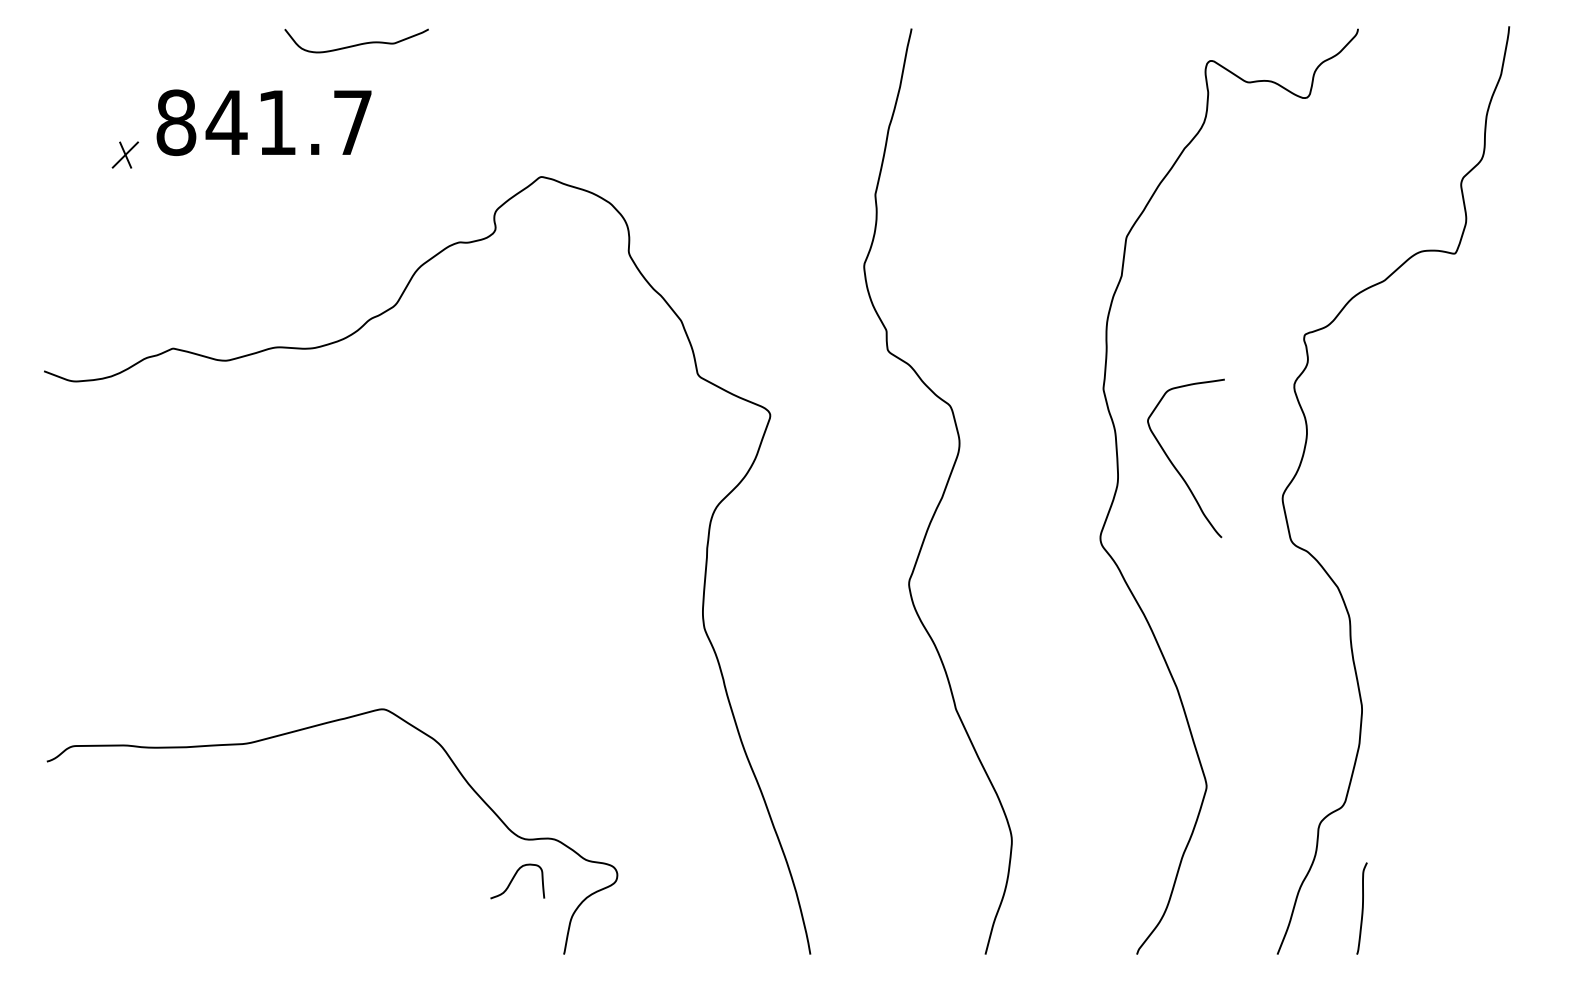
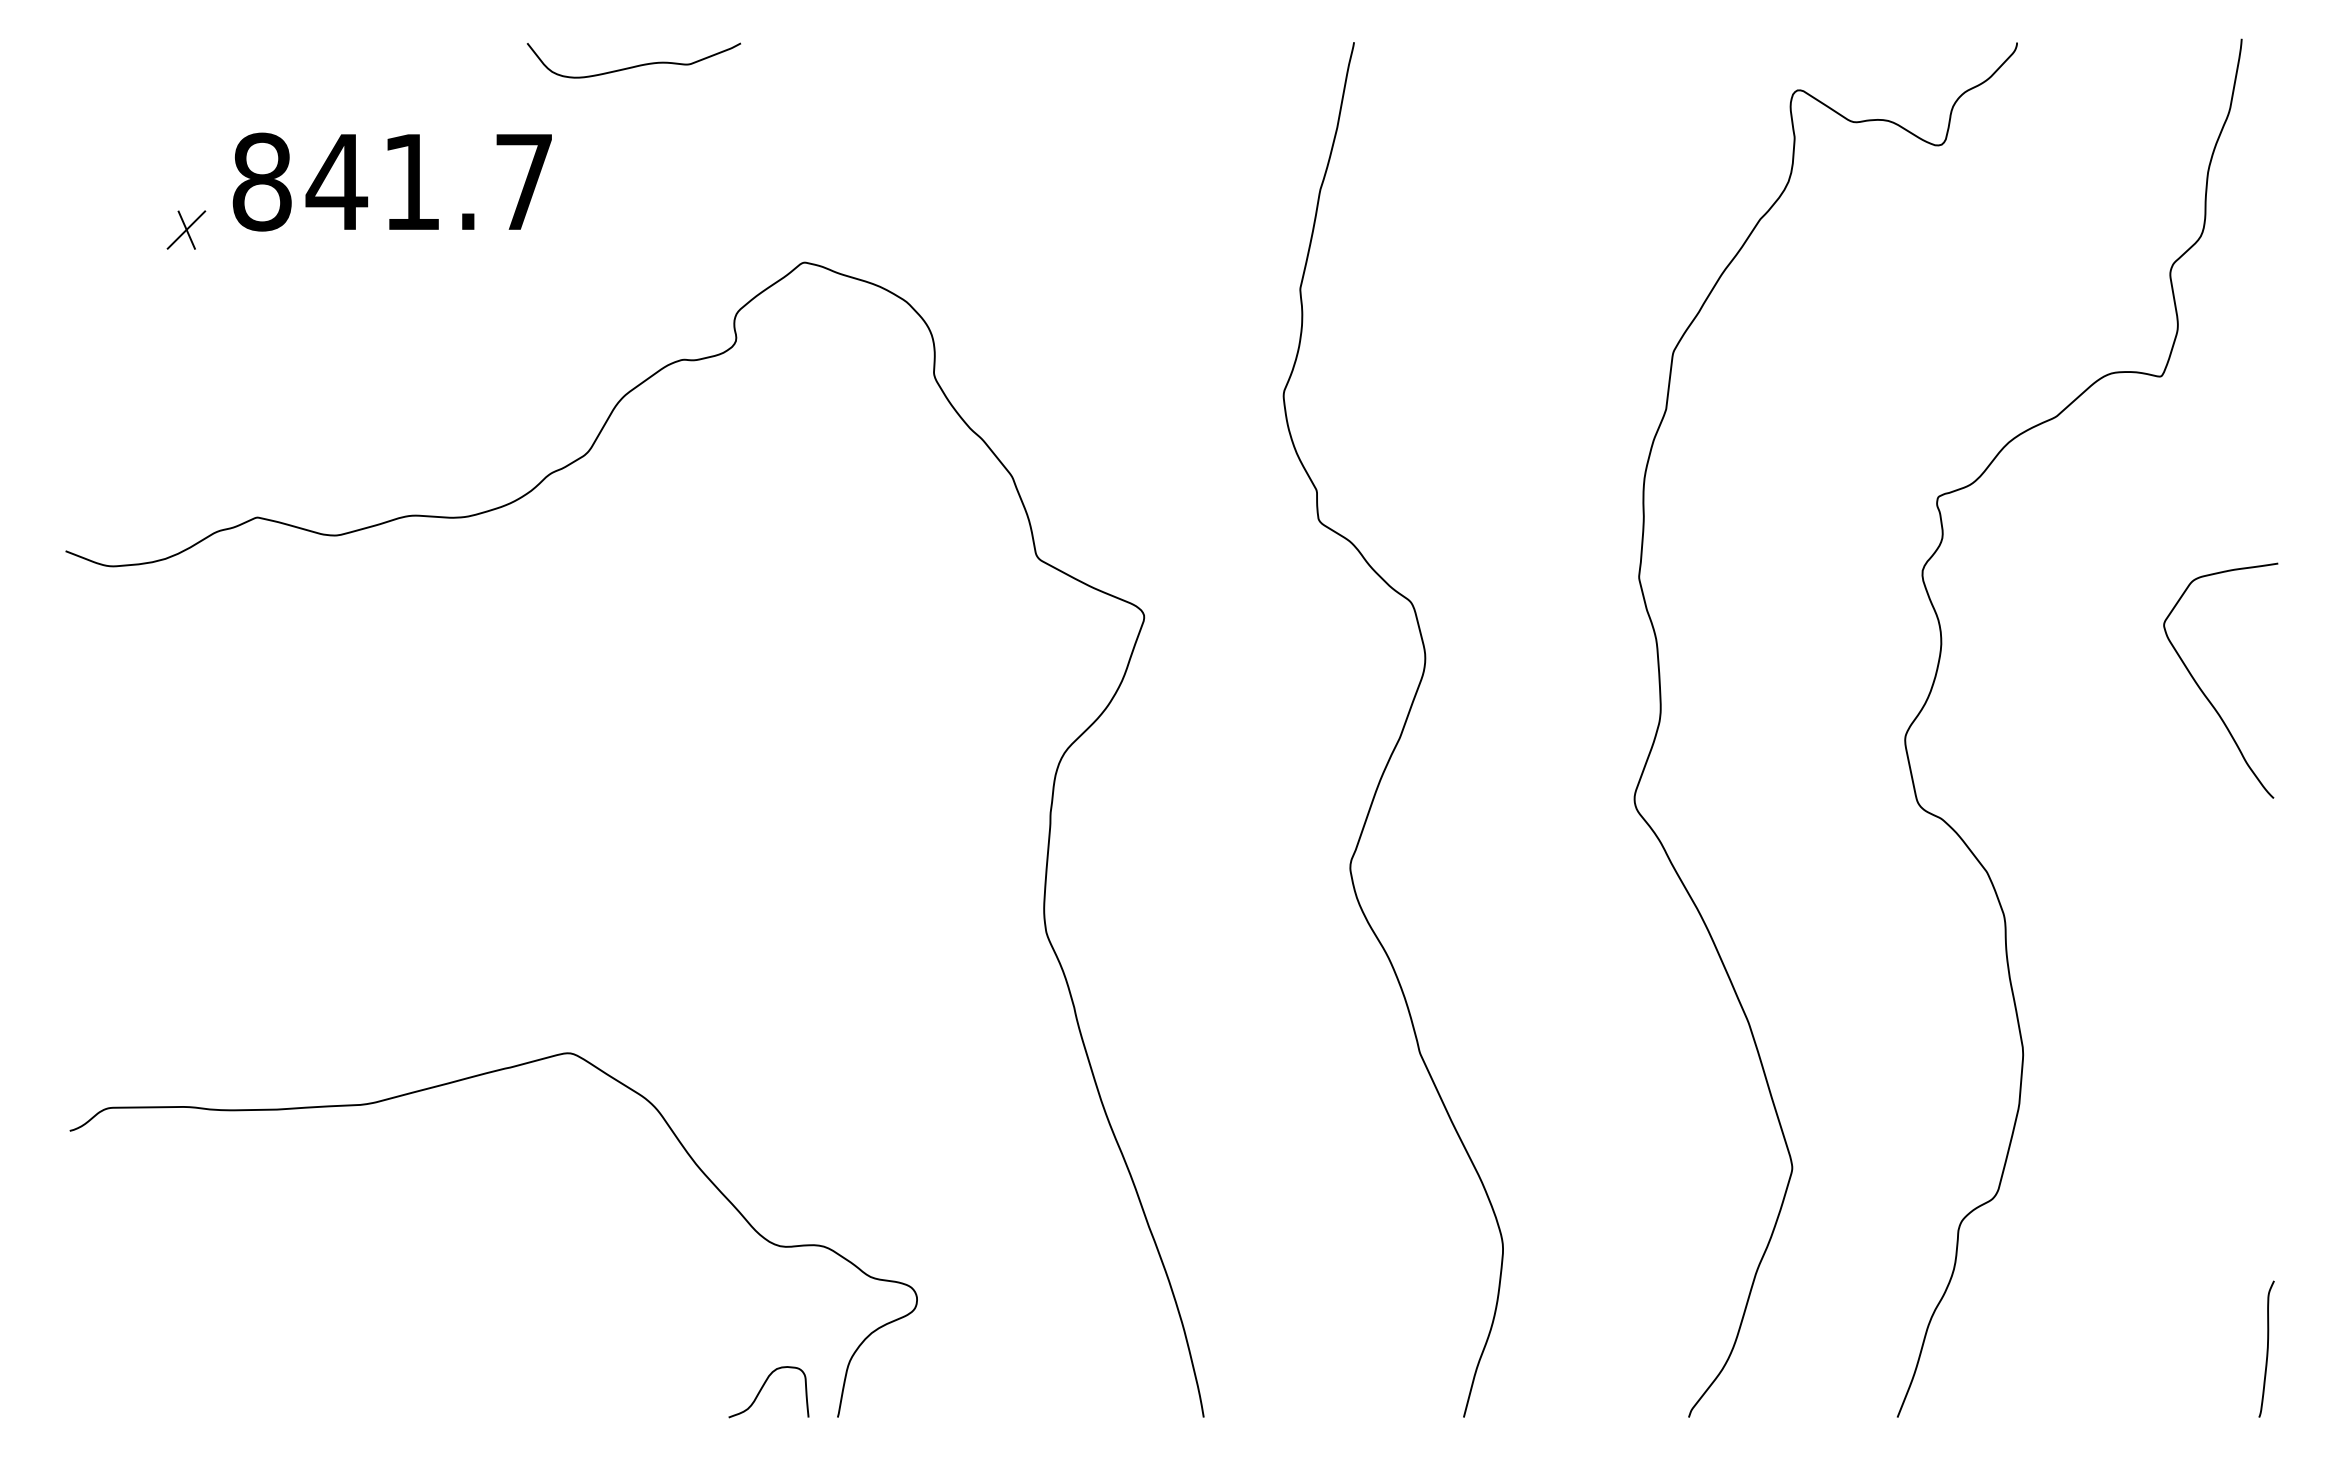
curve: (358, 43) -> (636, 64), moved
curve: (1175, 466) -> (2204, 692), moved
curve: (514, 878) -> (764, 1387), moved
curve: (1361, 908) -> (2265, 1349), moved

